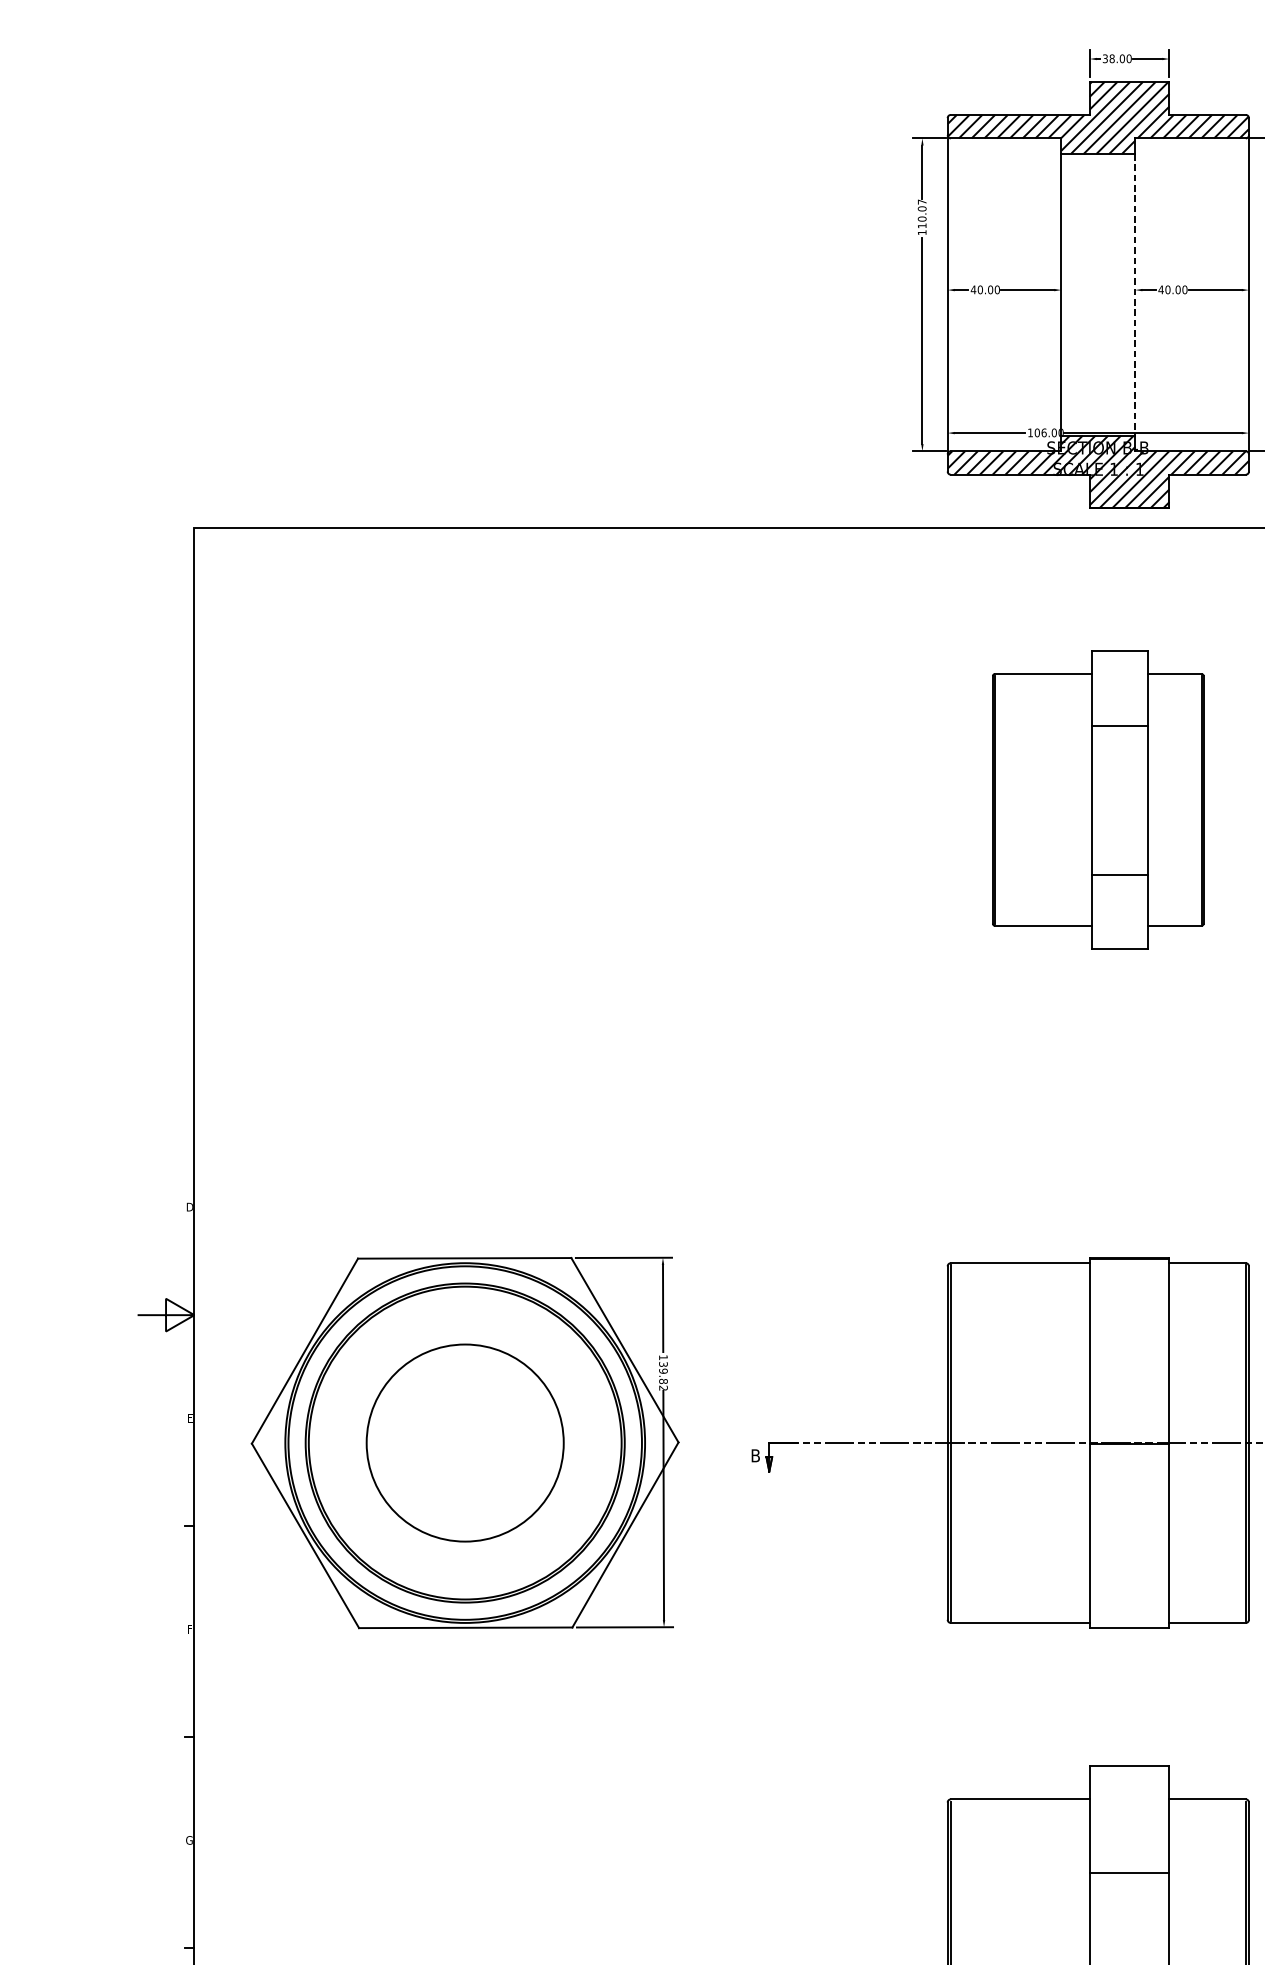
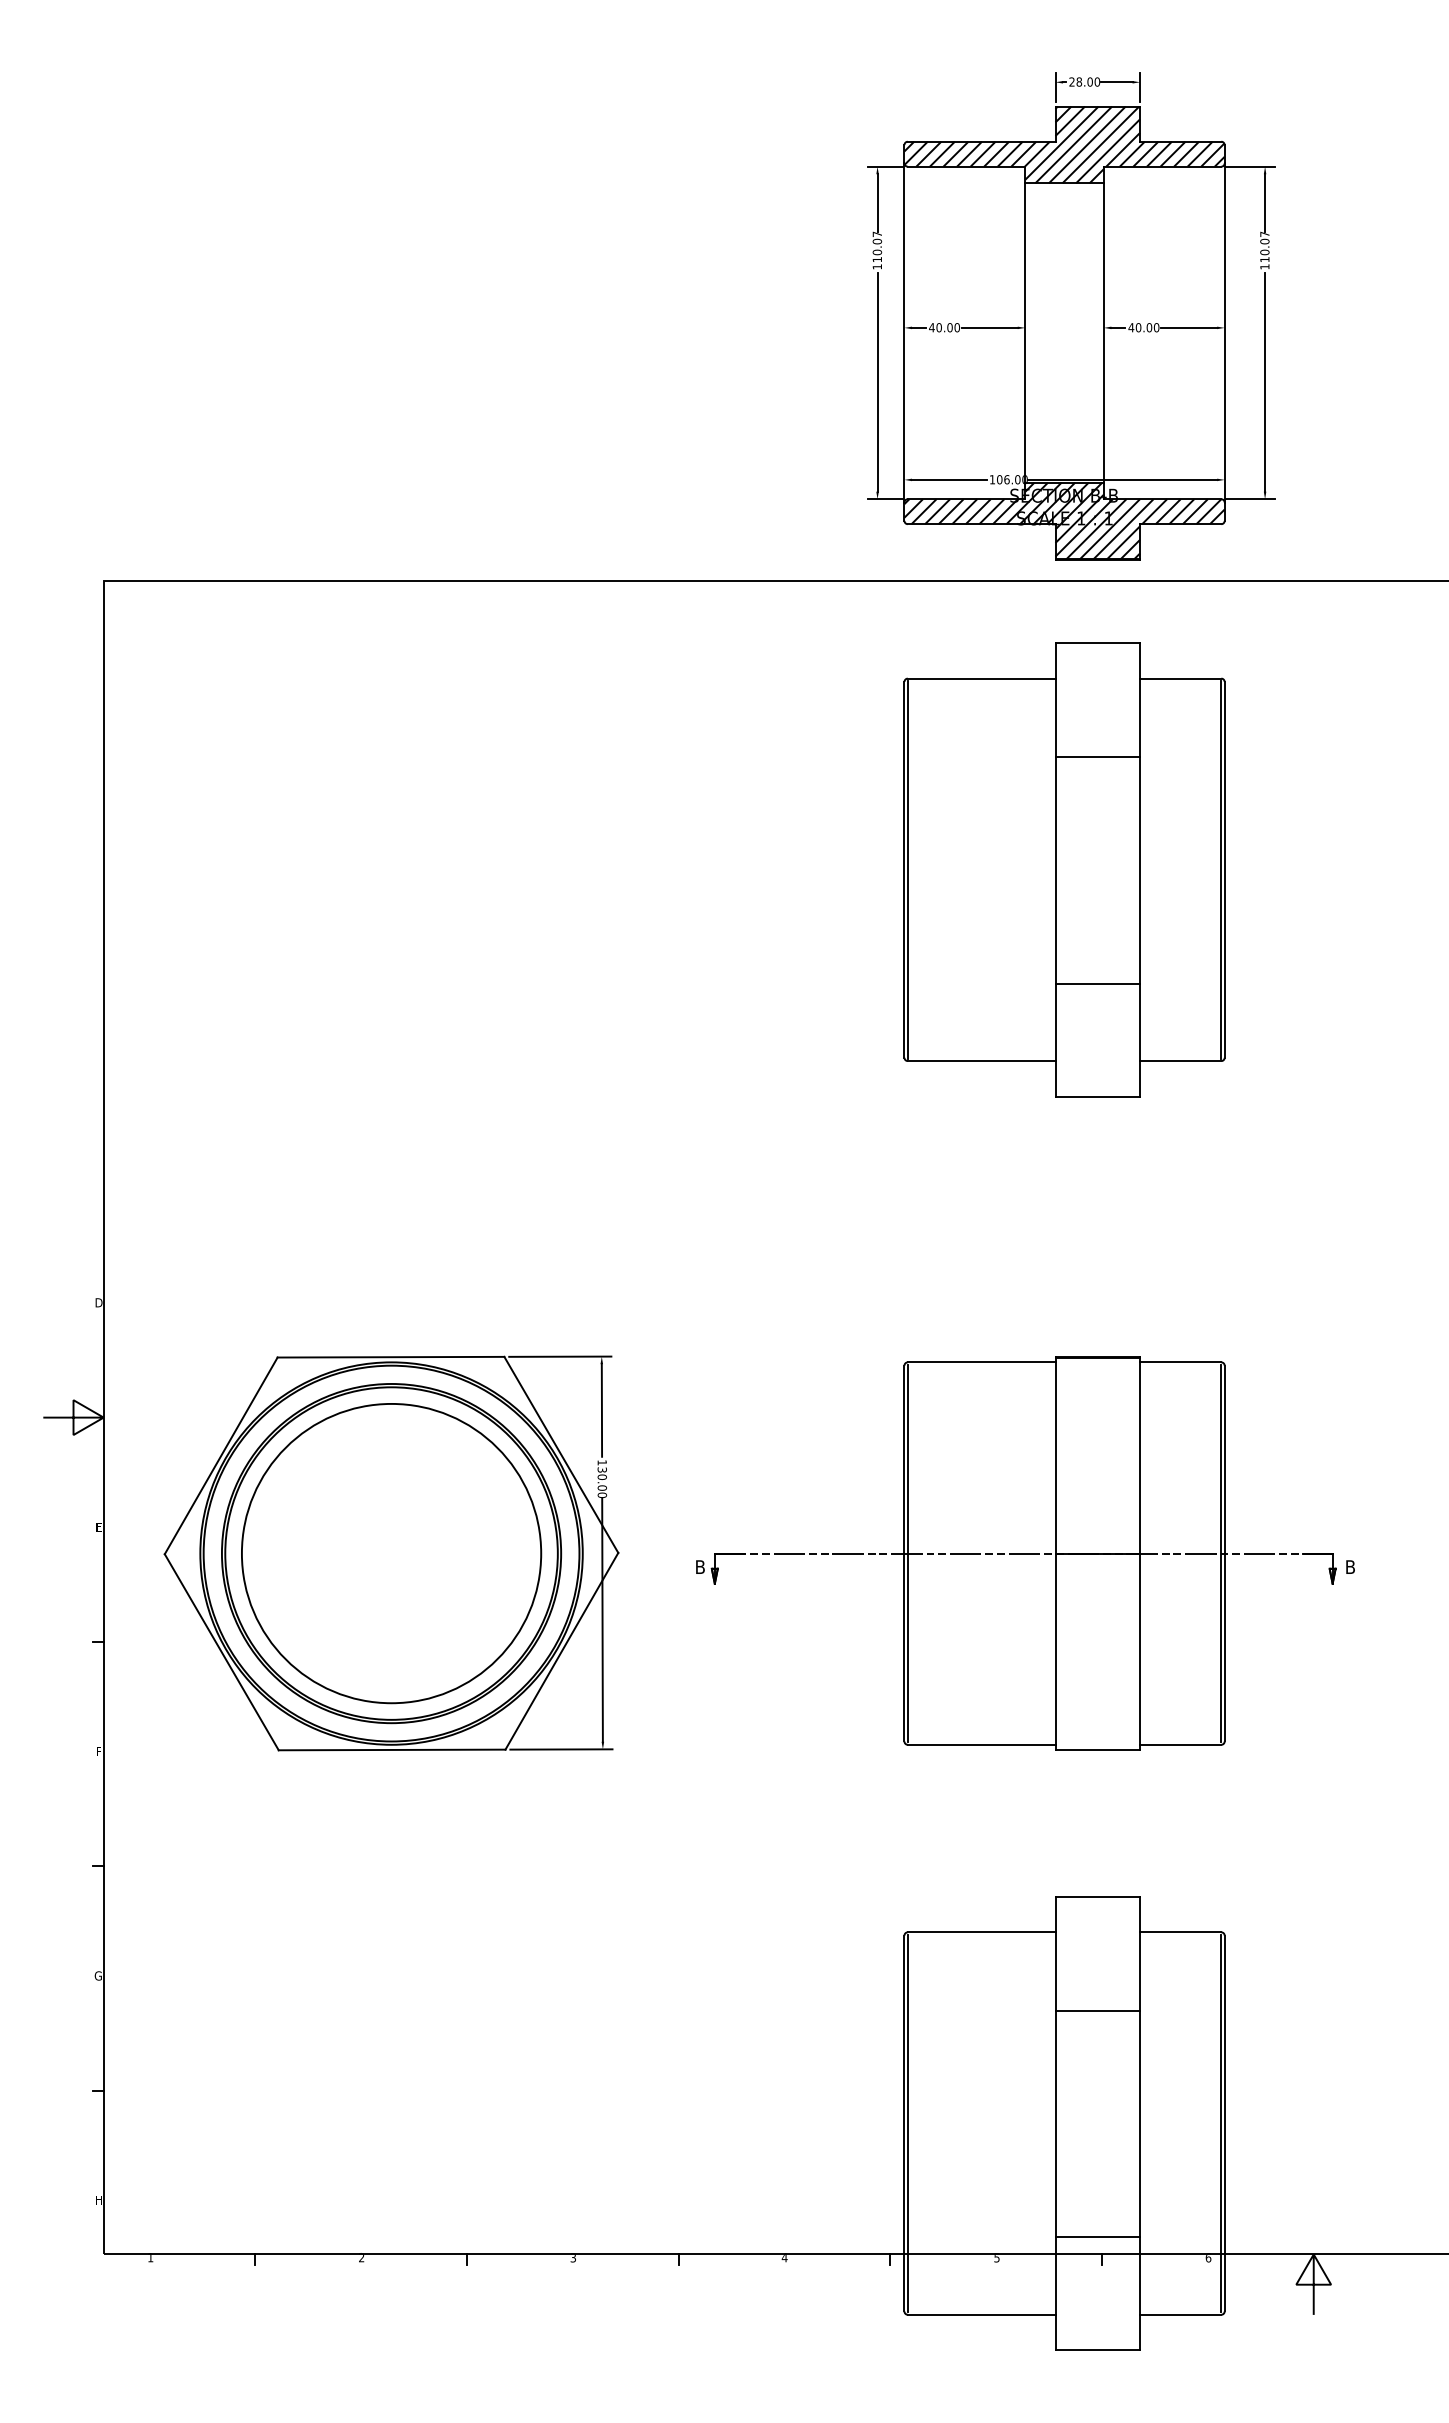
text: (1104, 59) -> (1071, 82), 38.00 -> 28.00
line: (1134, 294) -> (1103, 332), dashed -> solid
part: (1098, 799) -> (1064, 869), size x1.43
text: (662, 1379) -> (601, 1485), 139.82 -> 130.00
circle: (465, 1442) -> (391, 1553), size x1.43

